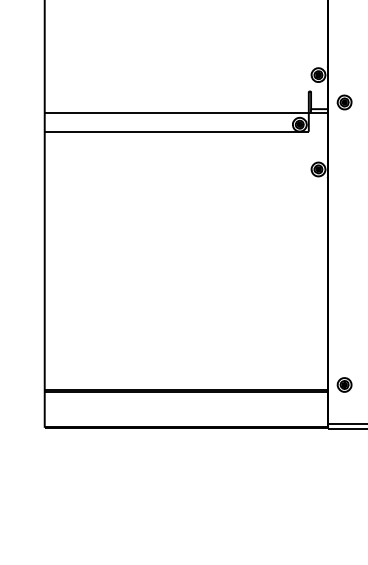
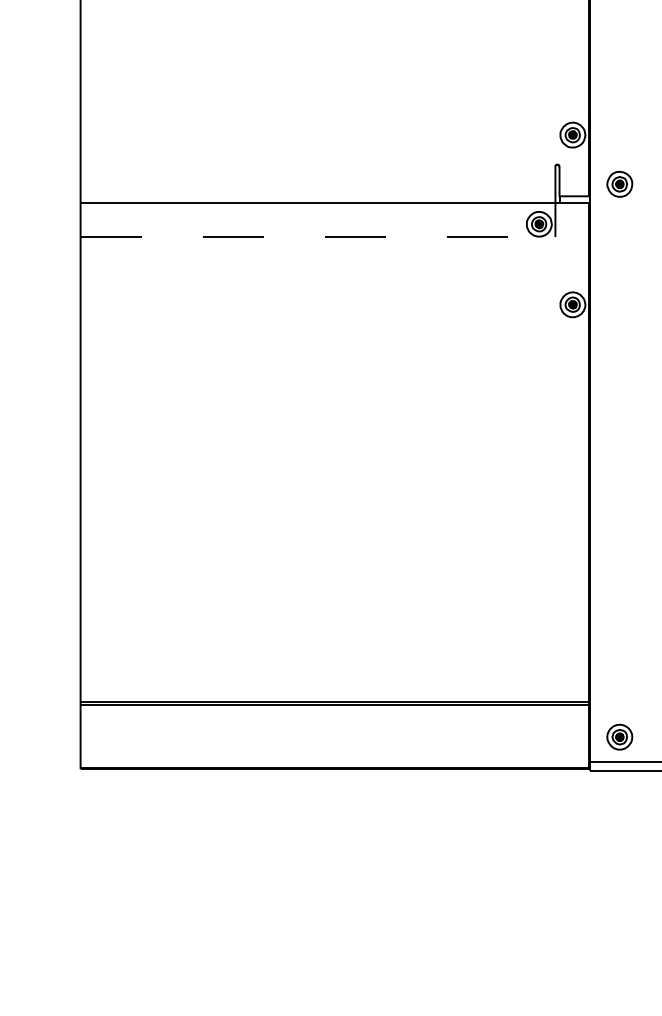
line: (177, 131) -> (319, 236), solid -> dashed
part: (344, 384) -> (619, 736), moved

